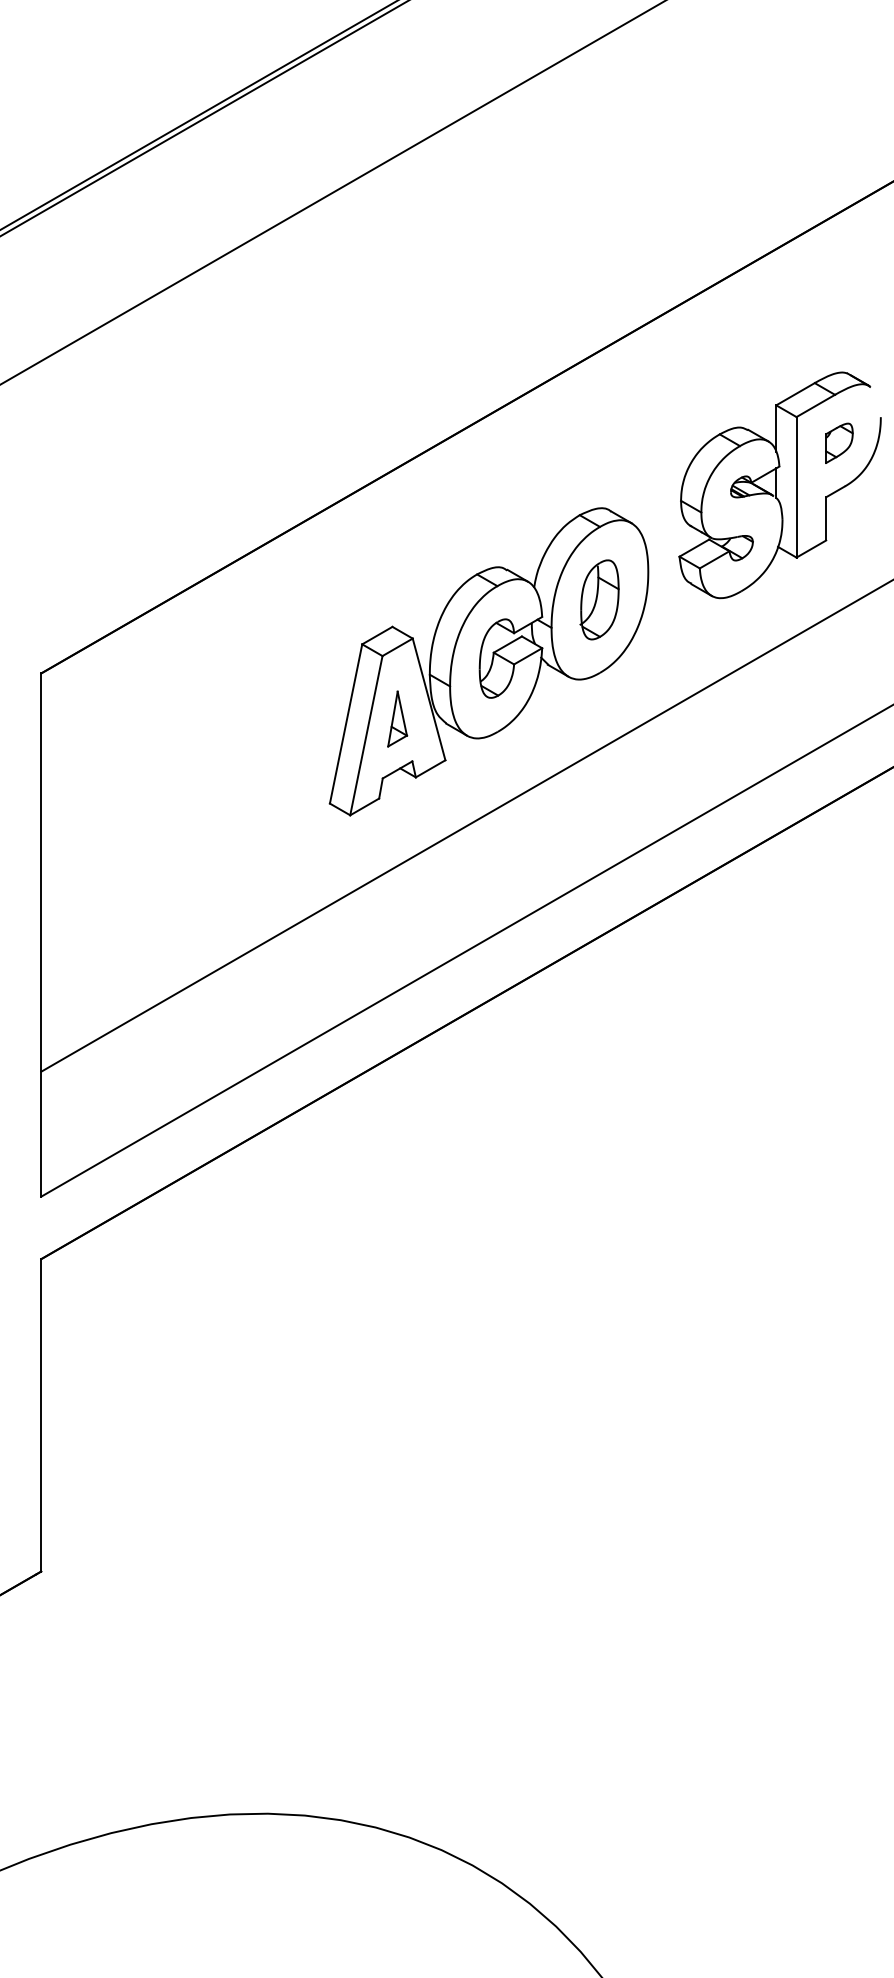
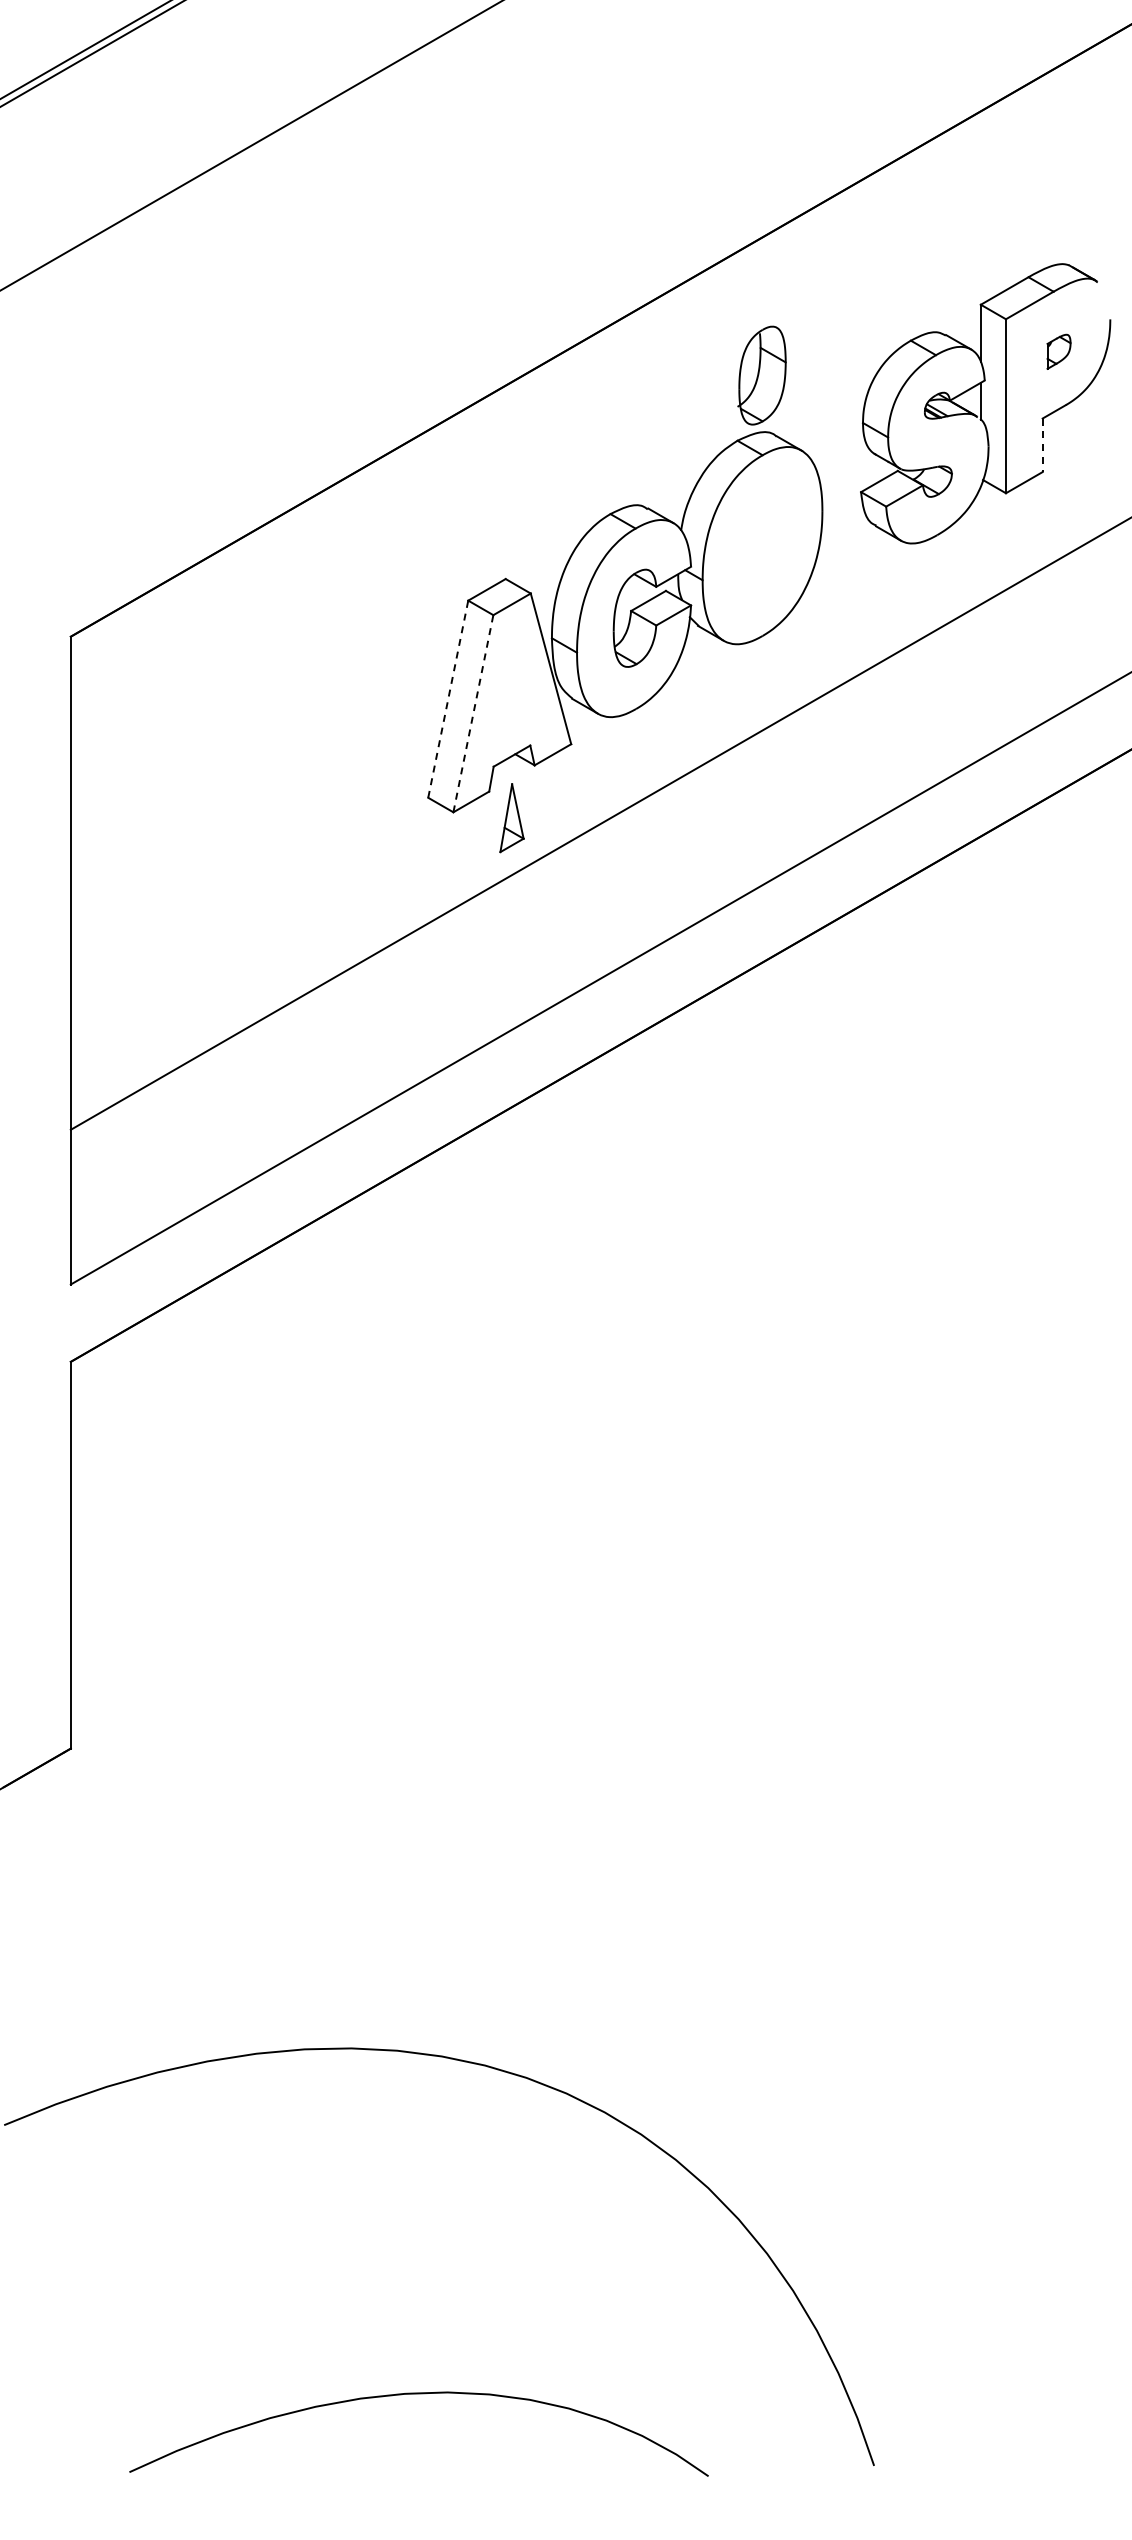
part: (838, 443) -> (1058, 351), size x0.7
line: (826, 519) -> (1042, 445), solid -> dashed
part: (599, 599) -> (761, 375), moved
part: (397, 719) -> (511, 818), moved
line: (346, 724) -> (448, 699), solid -> dashed
line: (366, 735) -> (473, 713), solid -> dashed

